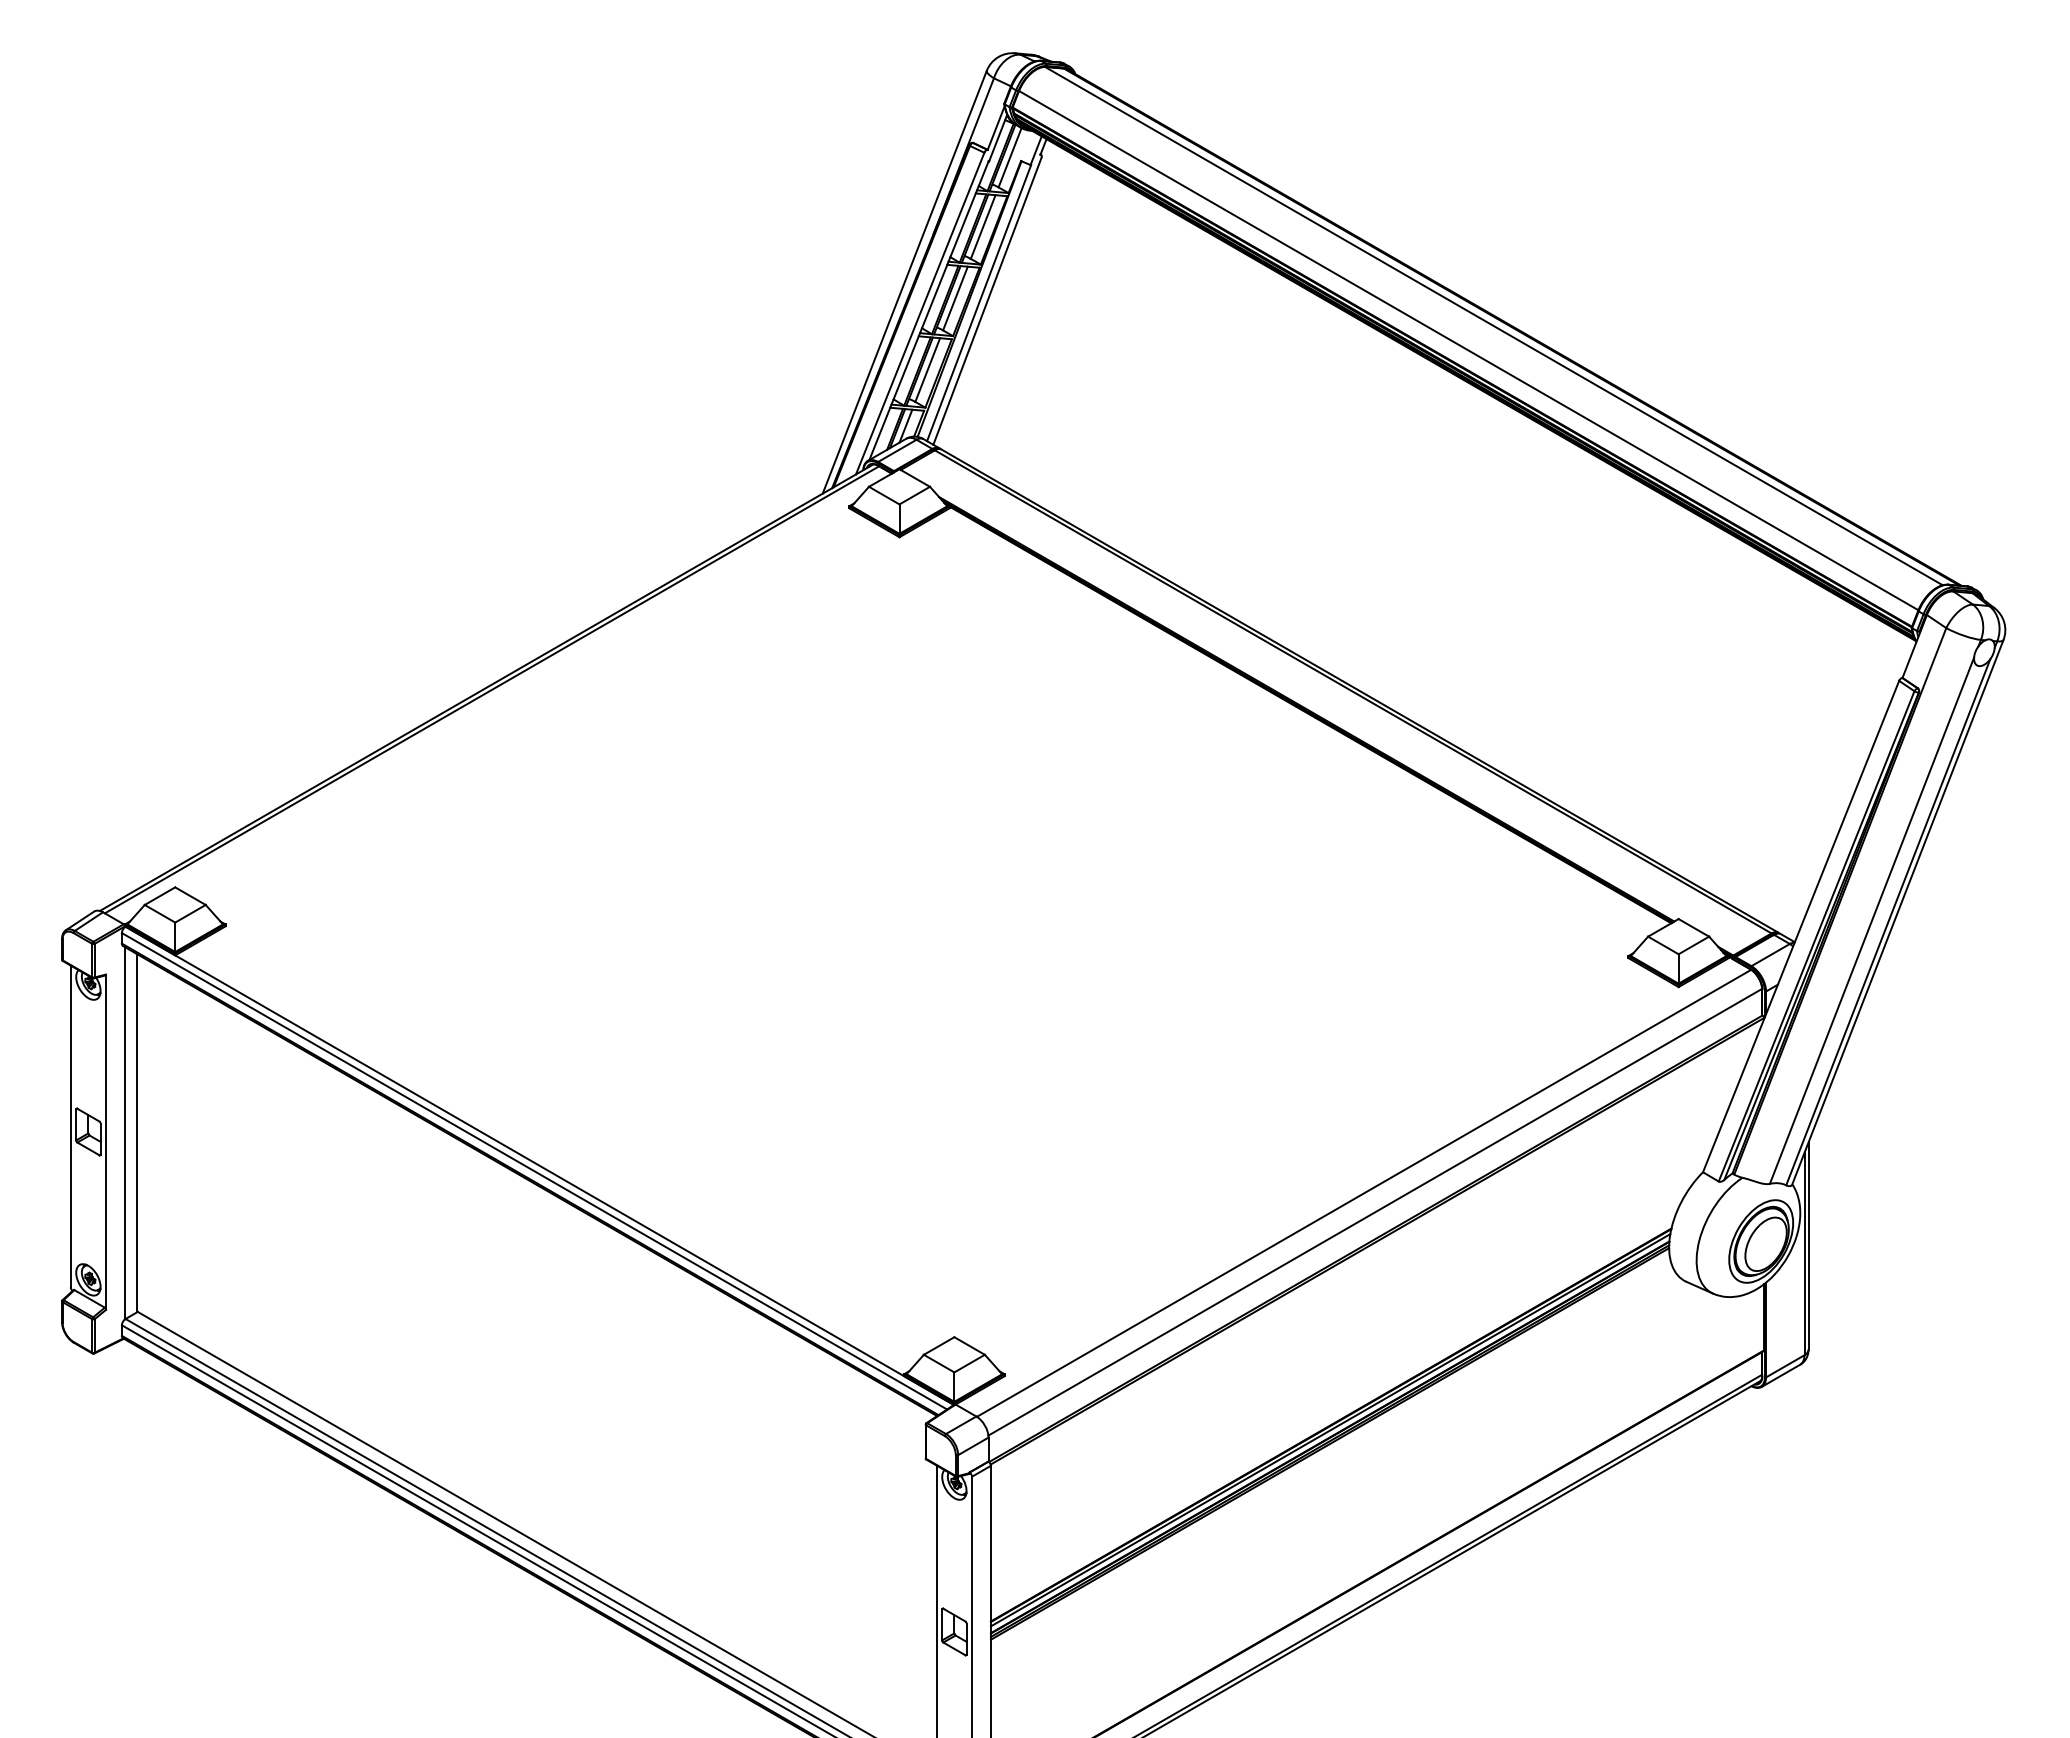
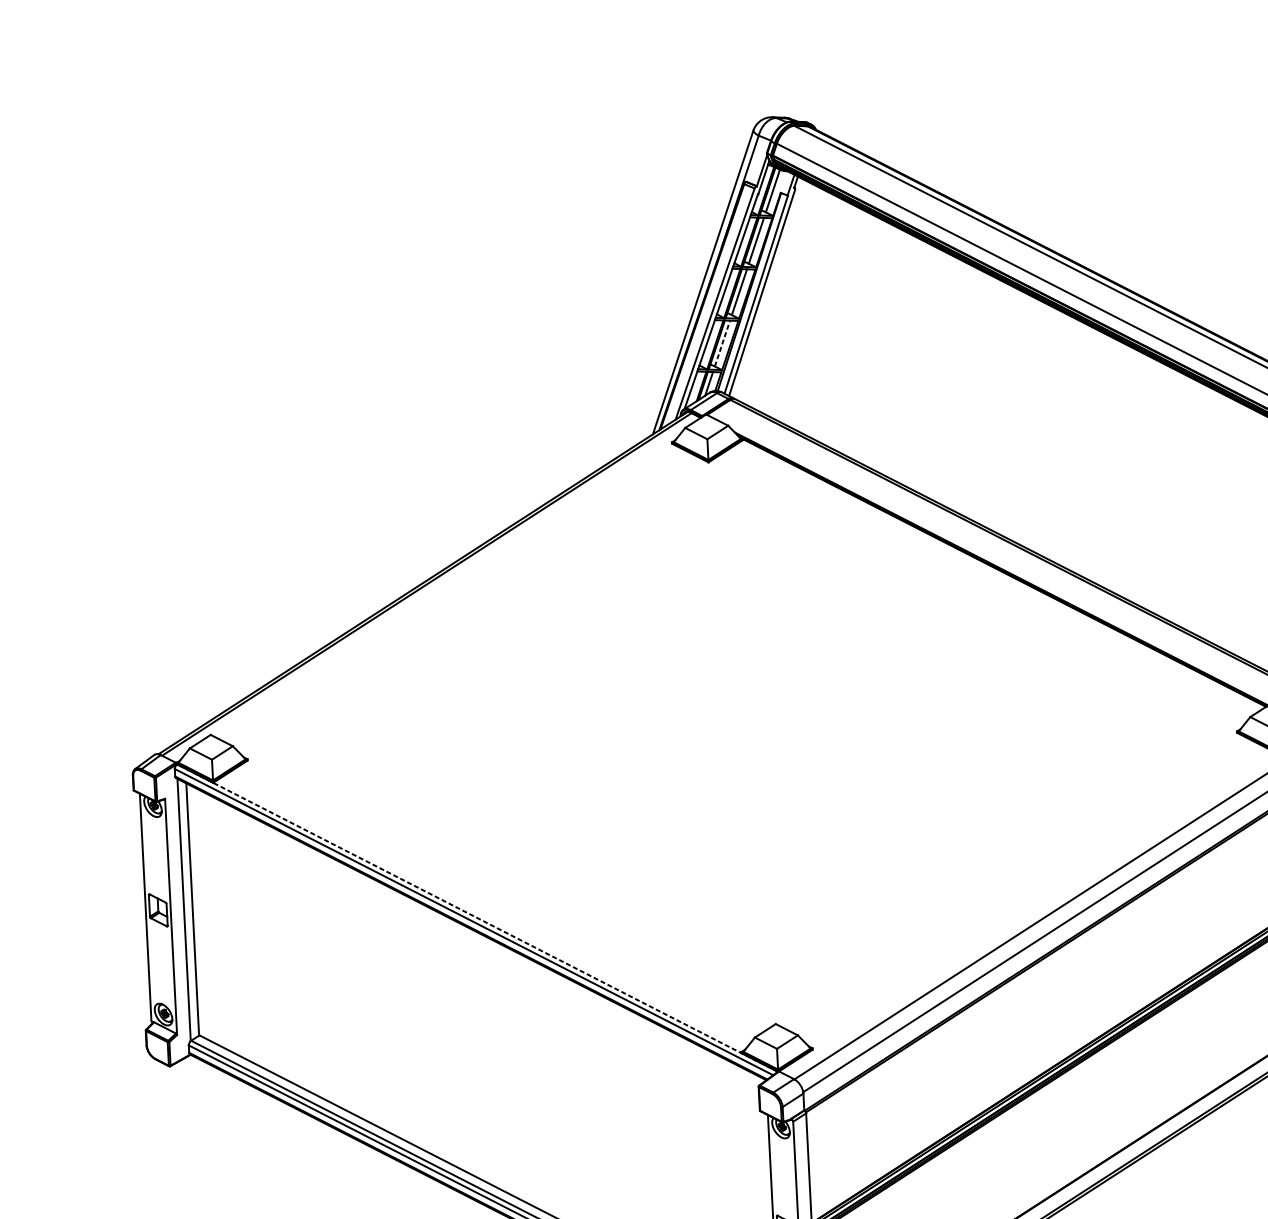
line: (927, 369) -> (722, 343), solid -> dashed
line: (539, 1165) -> (477, 917), solid -> dashed

